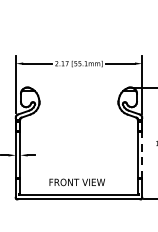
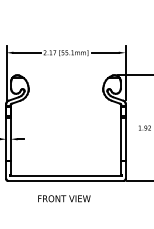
line: (142, 155) -> (125, 139), dashed -> solid
text: (77, 182) -> (64, 198), moved

